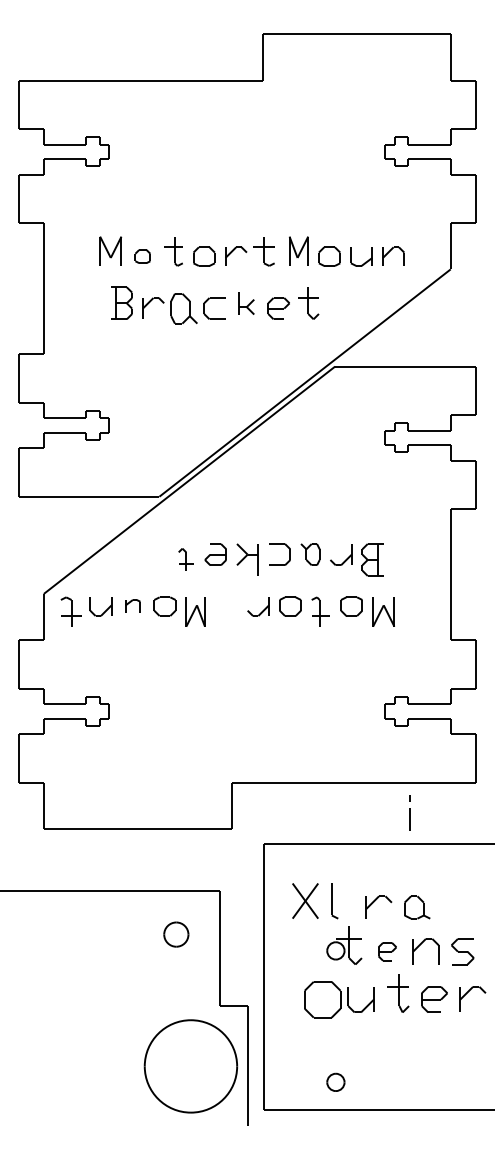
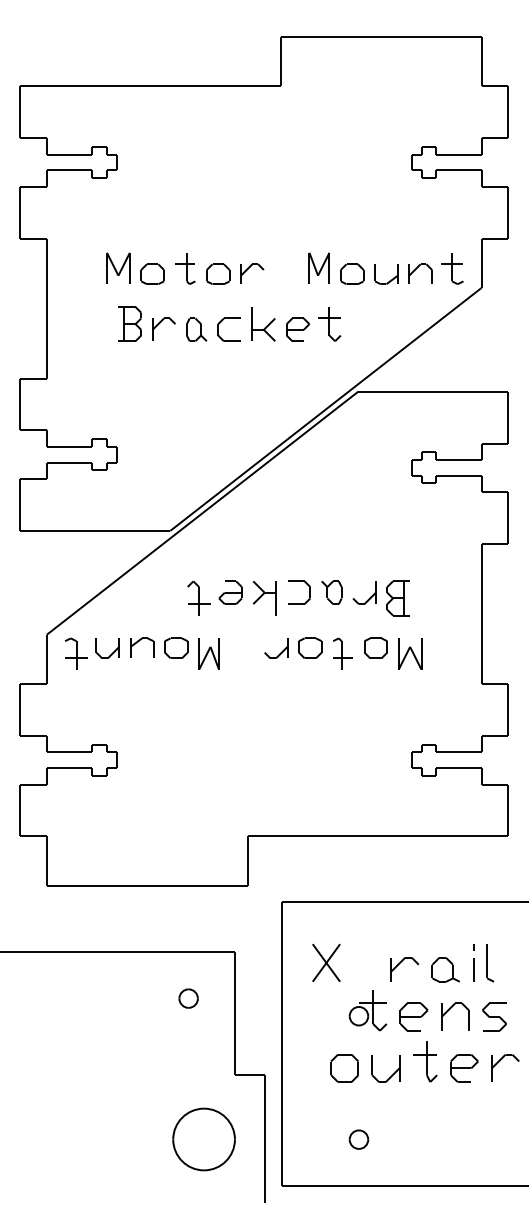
part: (263, 251) -> (451, 268), moved
part: (142, 256) -> (152, 274), size x1.43
part: (246, 303) -> (263, 324), size x1.43
part: (183, 308) -> (196, 329), size x0.71
part: (185, 559) -> (198, 597), size x1.43
part: (132, 605) -> (141, 647), size x1.43
line: (409, 812) -> (472, 962), moved
part: (334, 901) -> (489, 963), moved
part: (176, 933) -> (188, 997), size x0.71
part: (387, 951) -> (414, 1016), size x1.43
part: (322, 999) -> (344, 1068), size x0.71
part: (190, 1065) -> (203, 1138), size x0.62
part: (335, 1081) -> (358, 1138), moved

